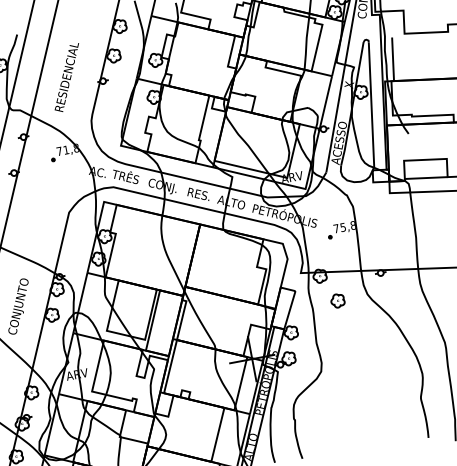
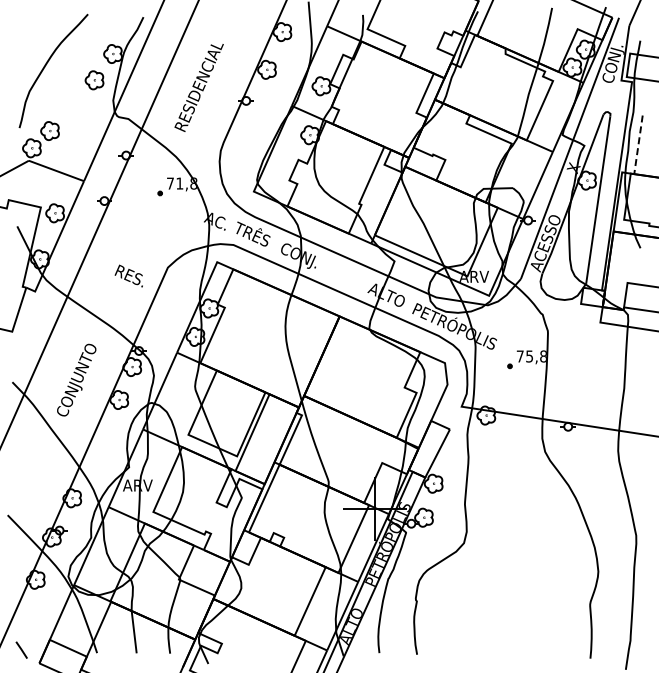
line: (393, 59) -> (638, 144), solid -> dashed
text: (197, 194) -> (128, 275), moved
part: (337, 301) -> (503, 453), removed

